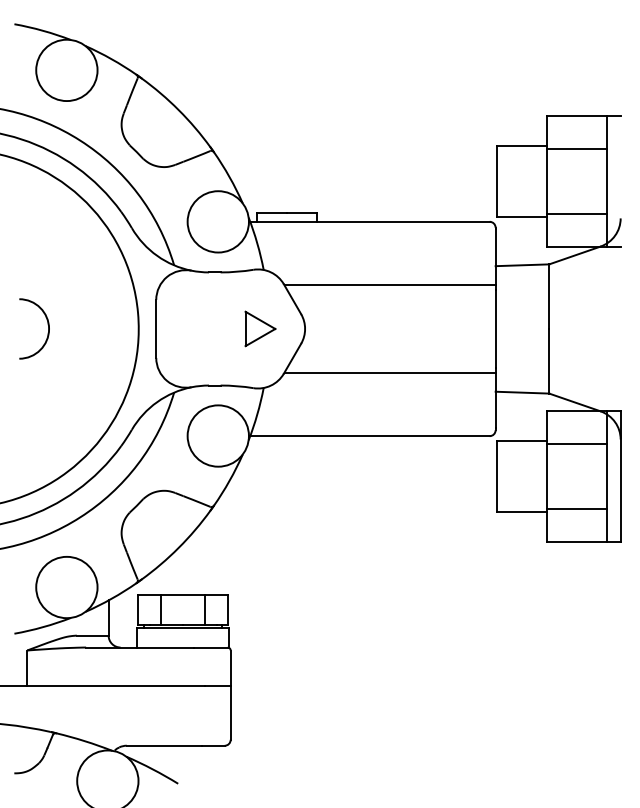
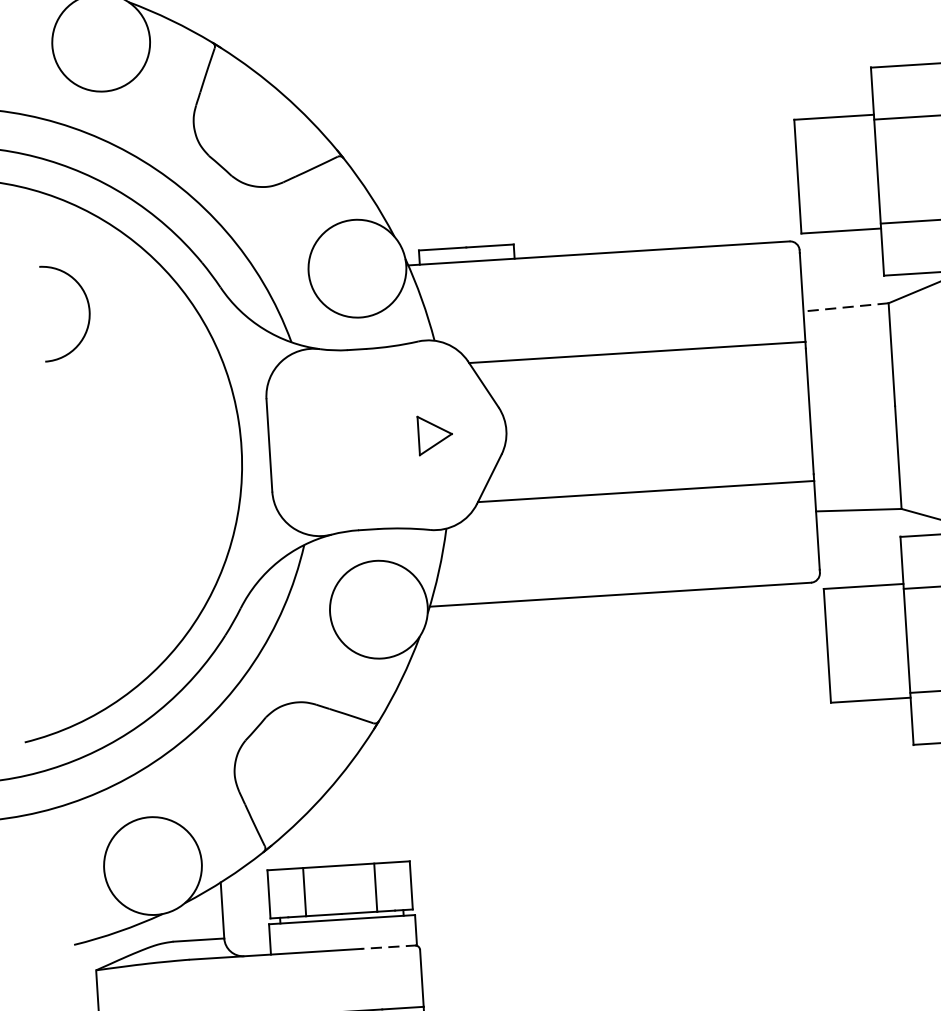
line: (522, 265) -> (846, 307), solid -> dashed
arc: (47, 324) -> (86, 304), moved
part: (260, 328) -> (435, 434), size x0.7
line: (210, 647) -> (387, 947), solid -> dashed

